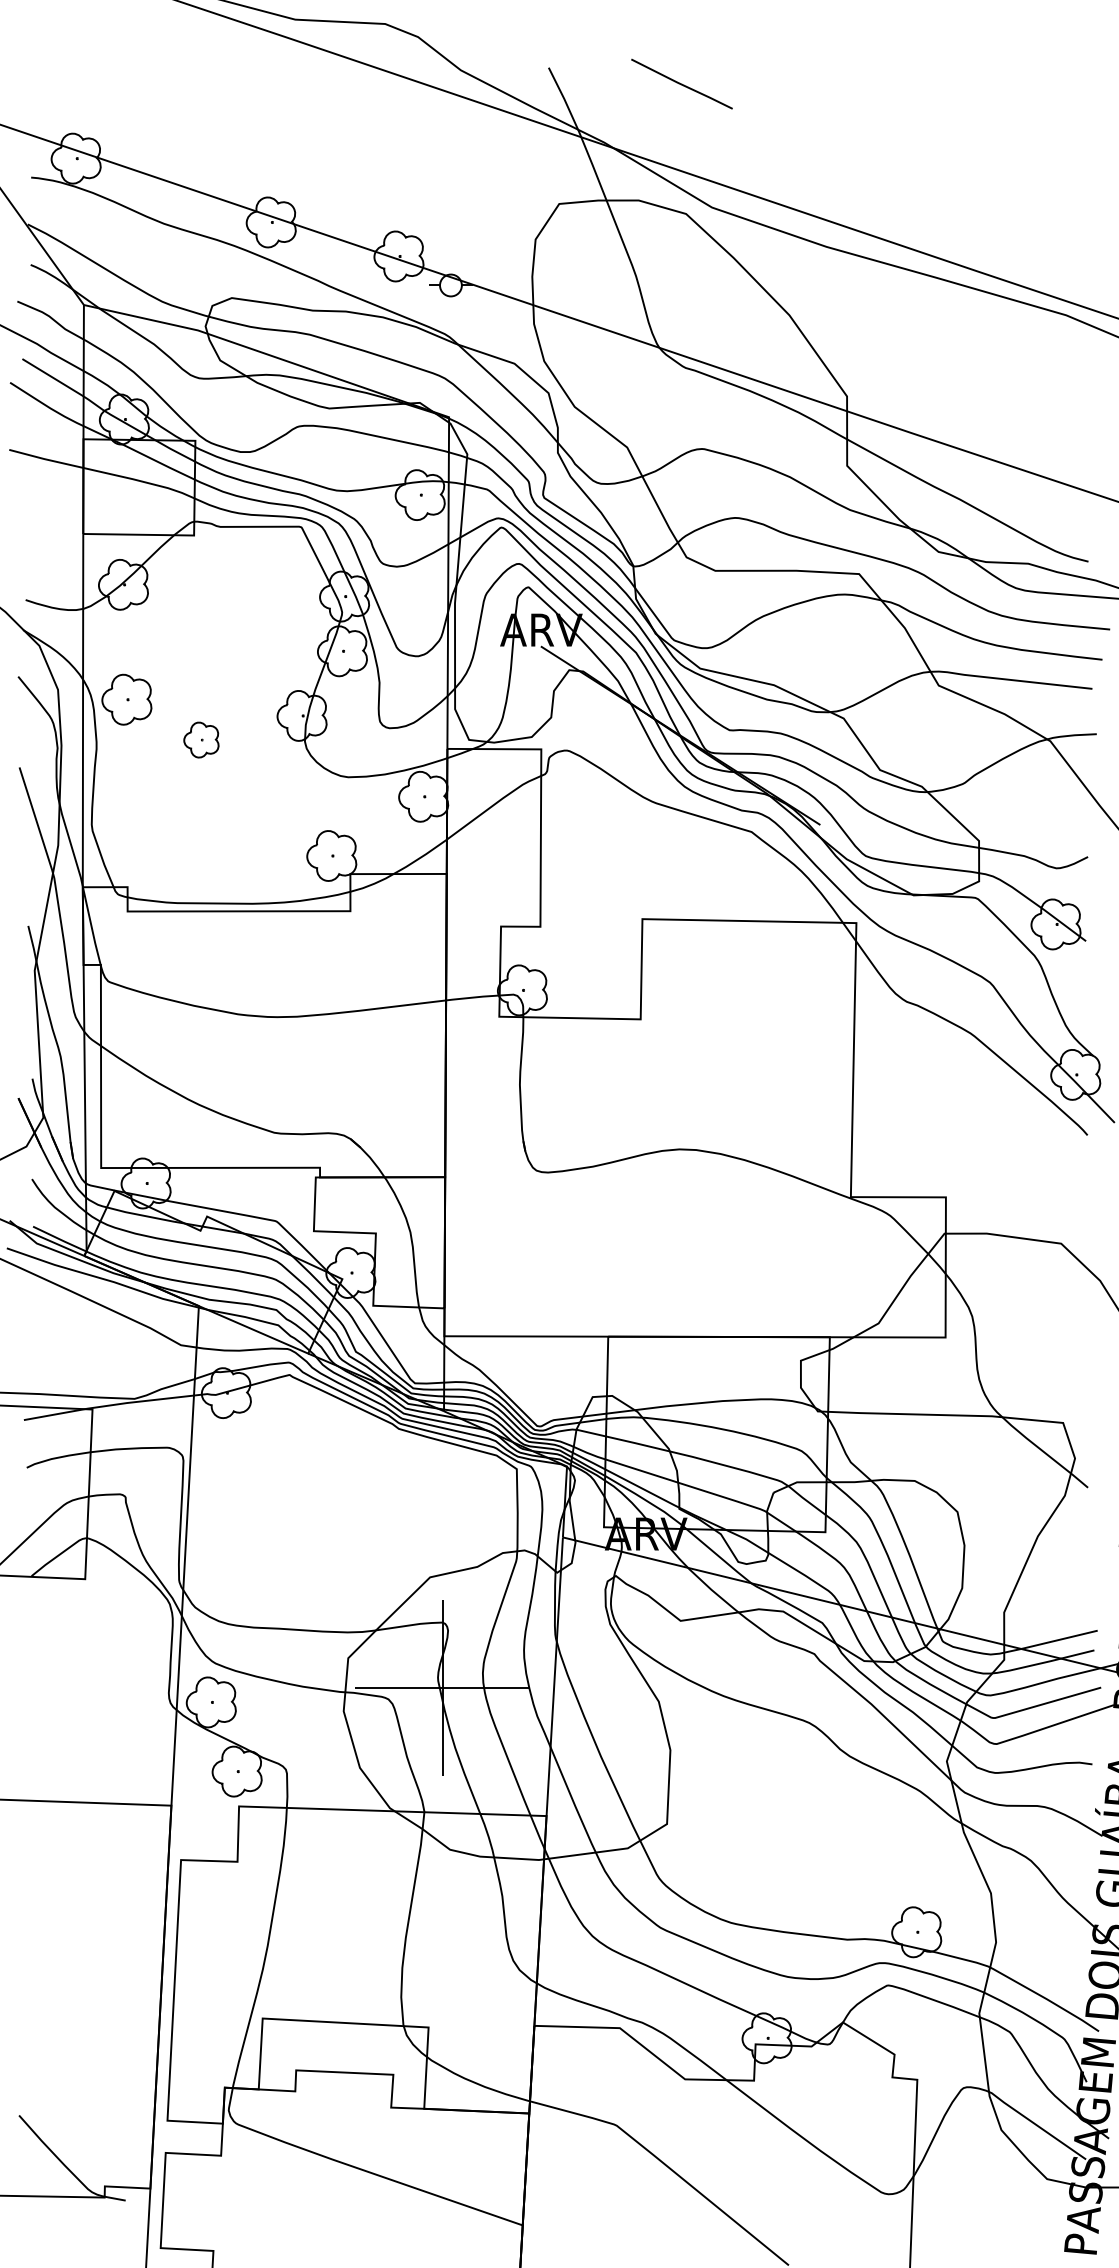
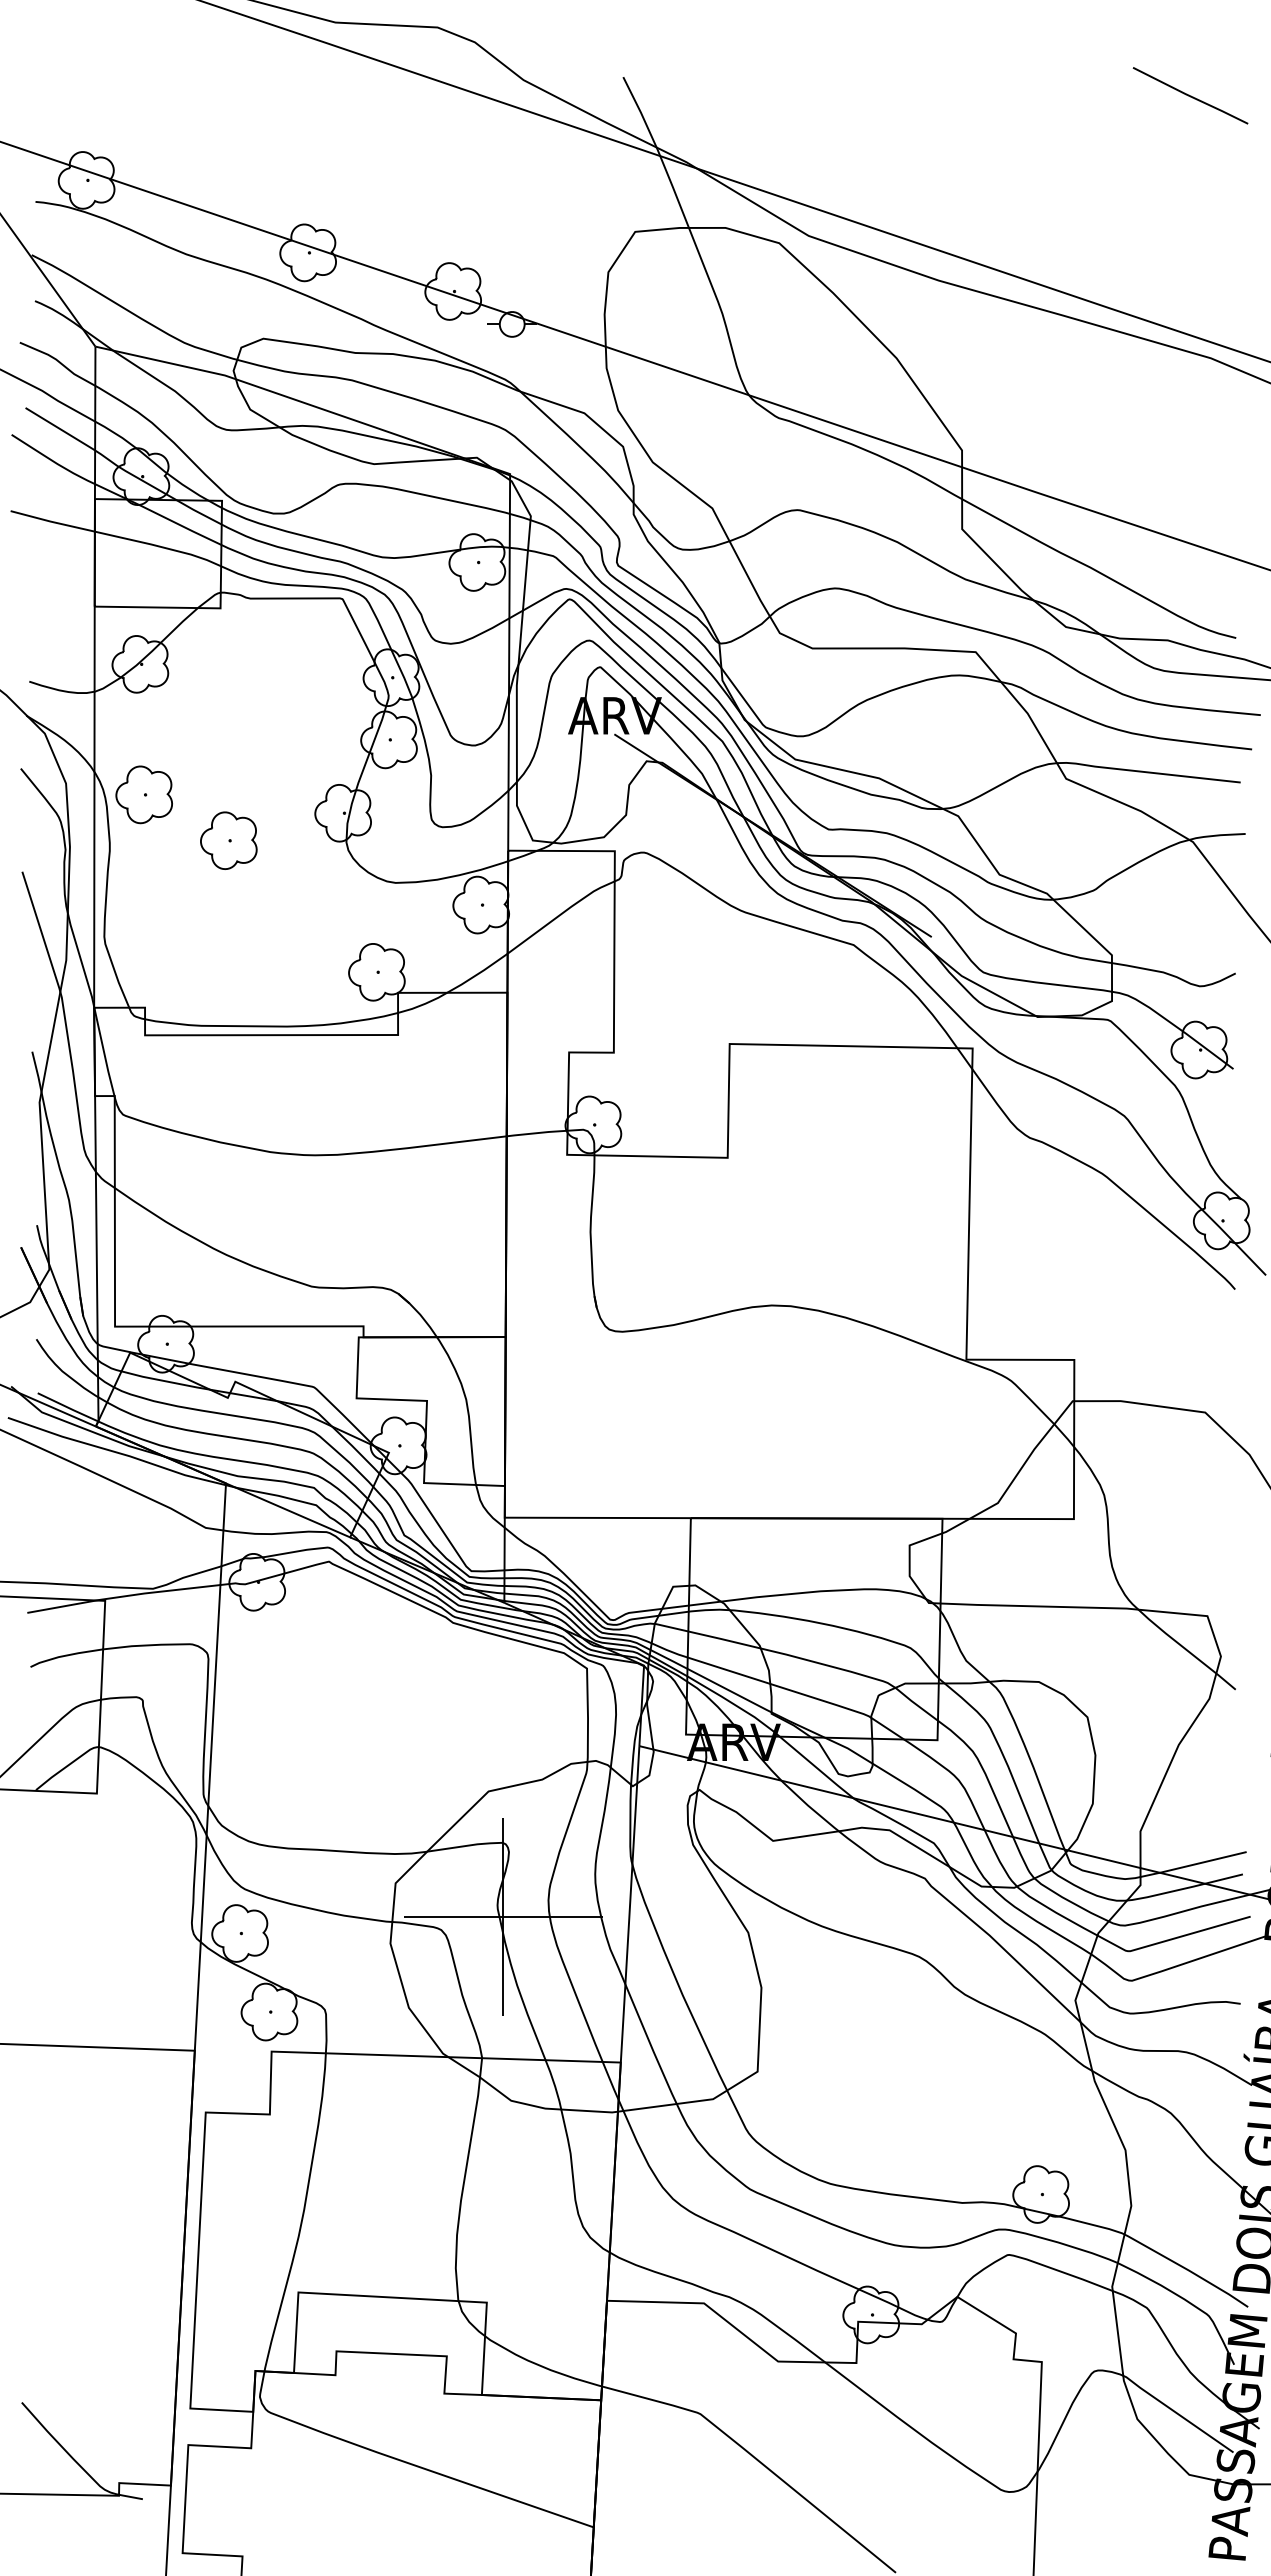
line: (681, 83) -> (1190, 95), moved
part: (201, 739) -> (228, 840), size x1.43

